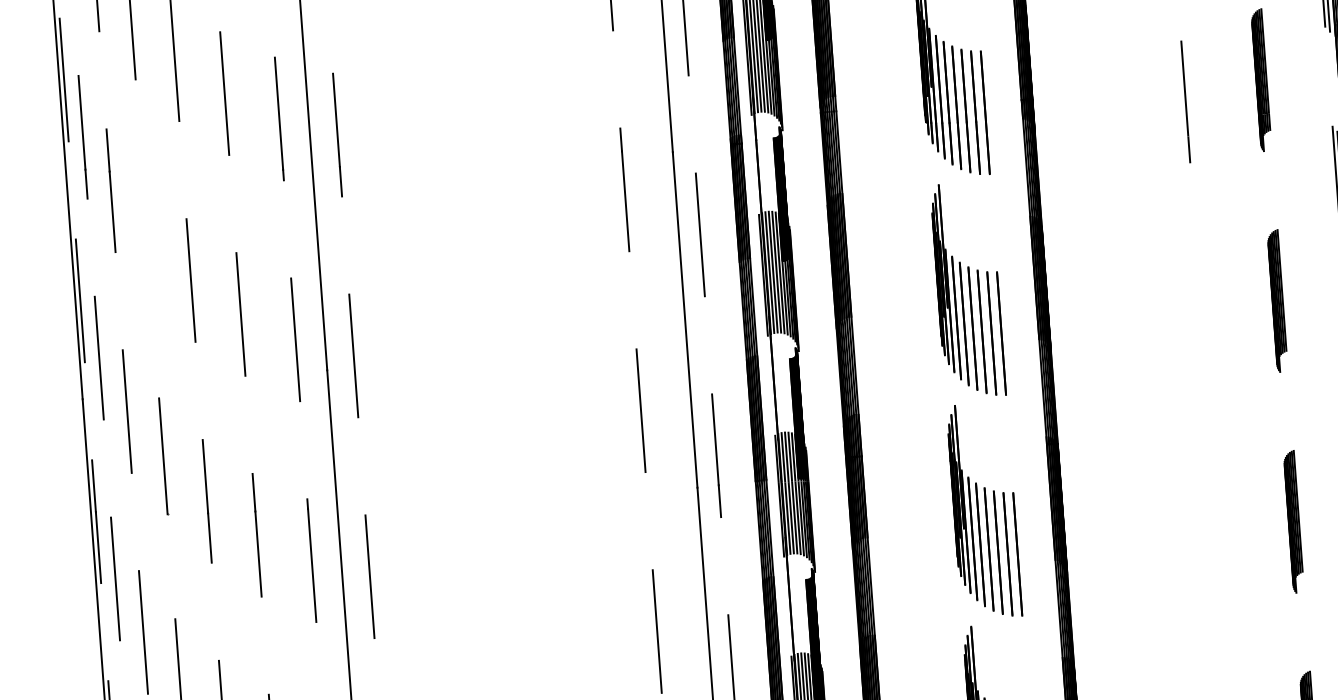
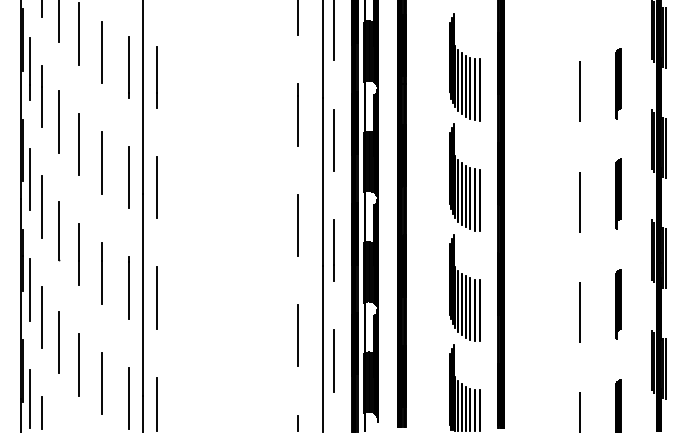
line: (147, 237) -> (58, 121), added
line: (1201, 321) -> (579, 201), added
line: (1217, 543) -> (579, 312), added

